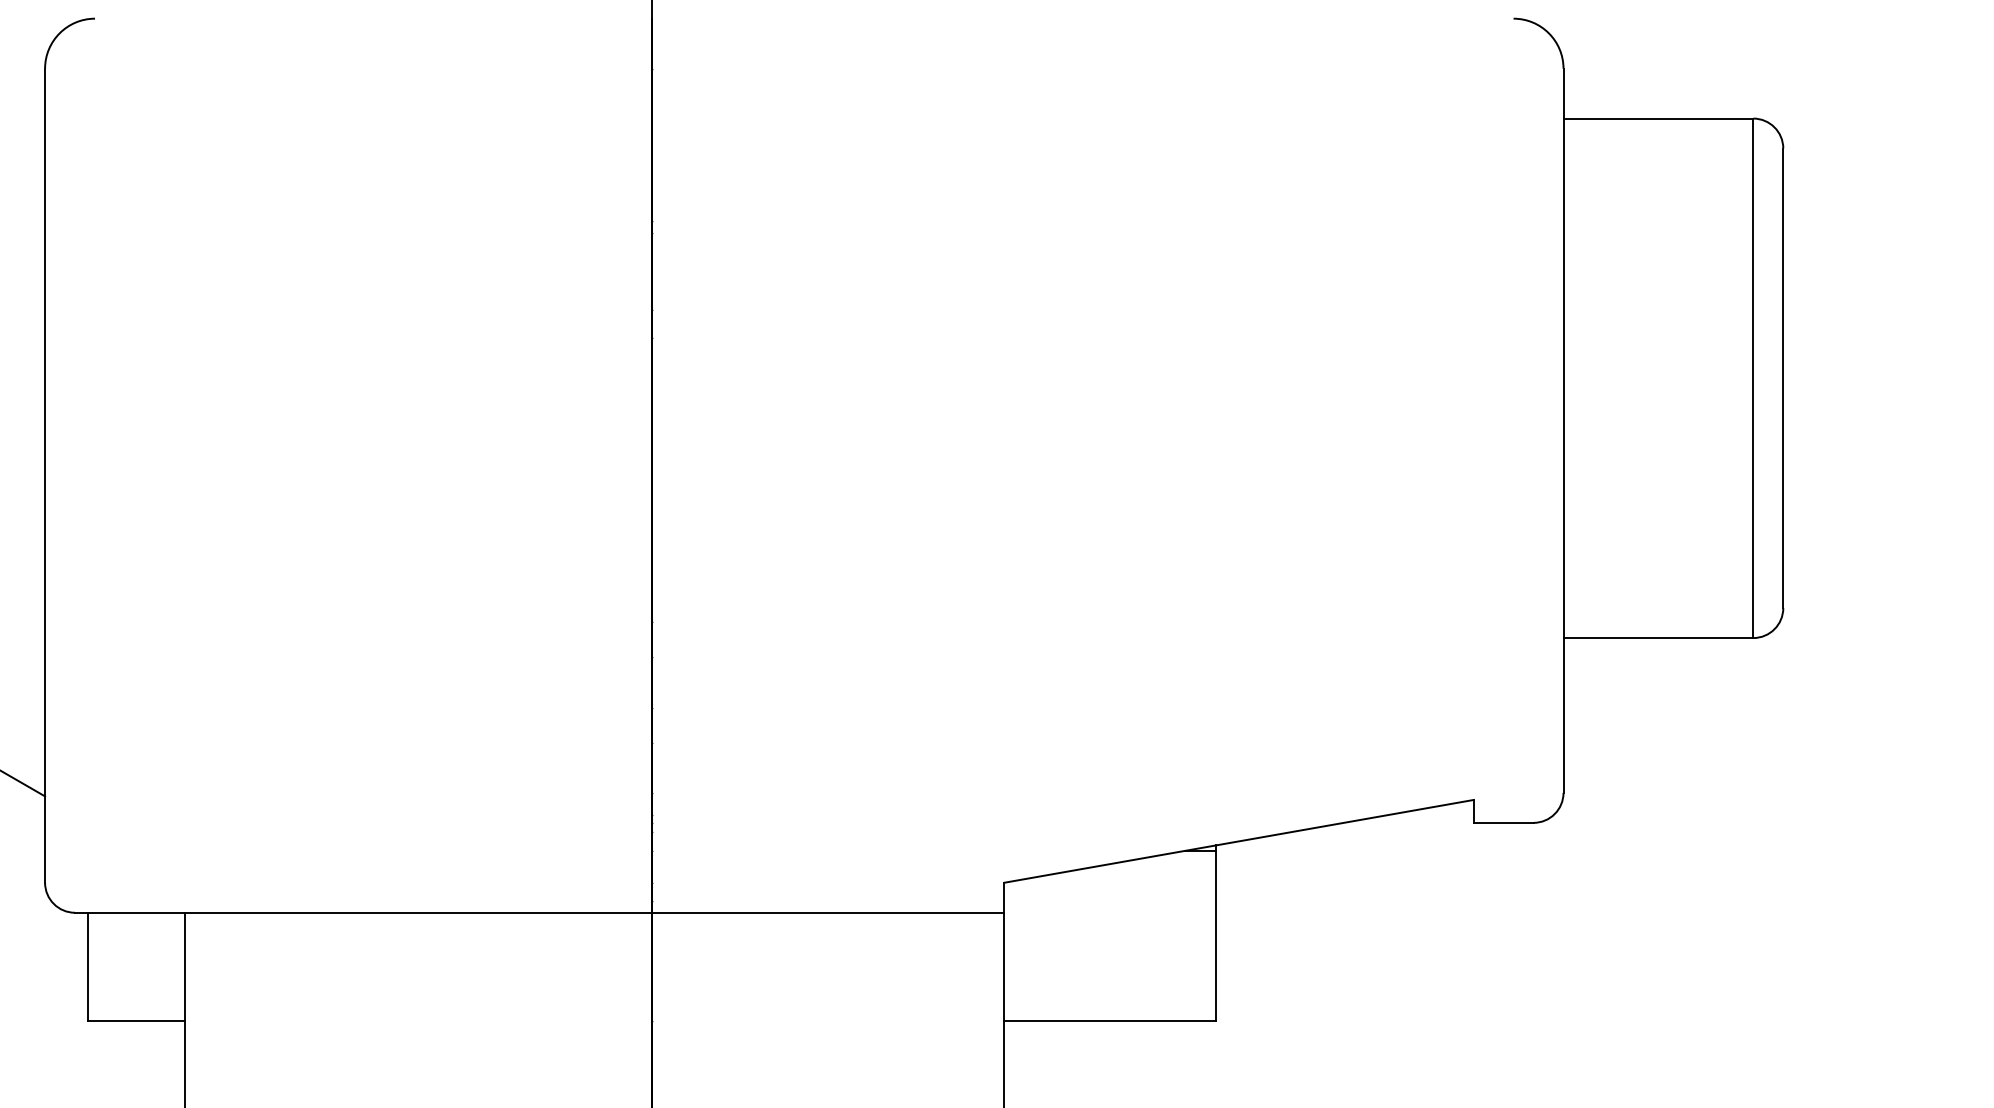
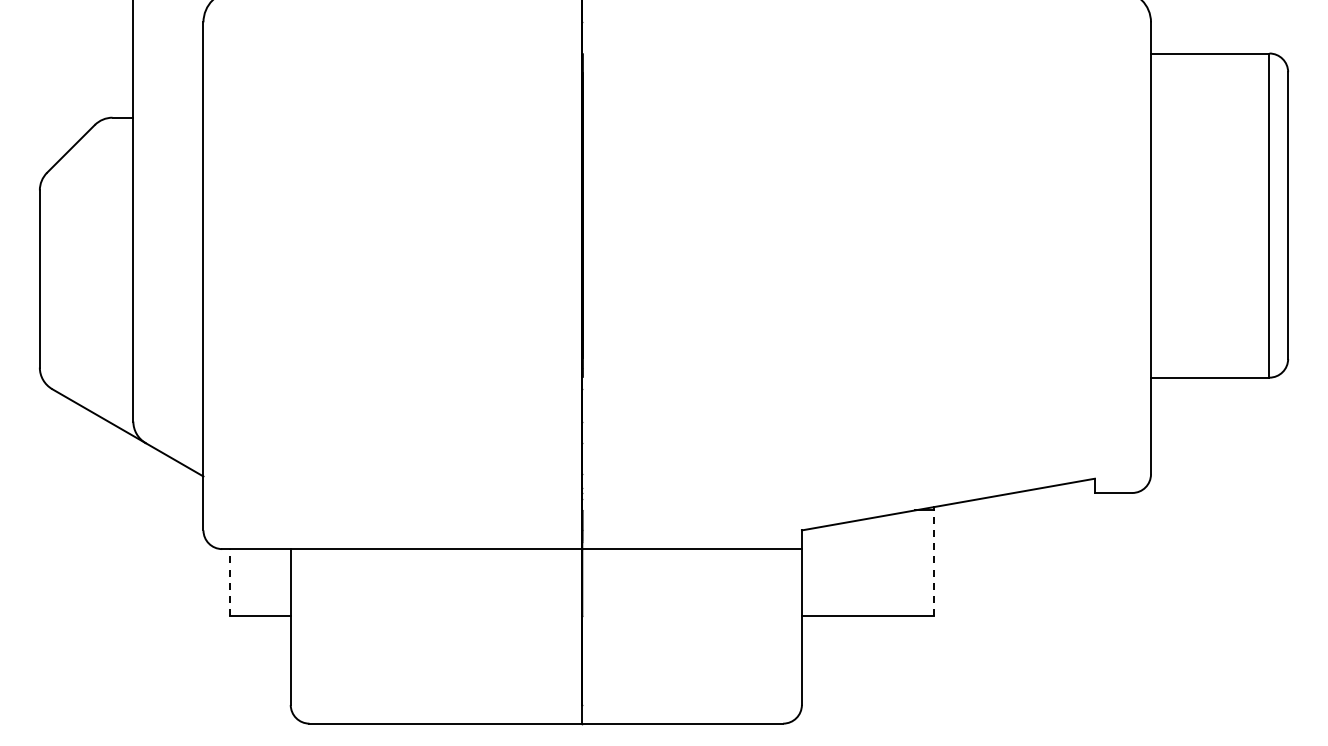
line: (1216, 935) -> (934, 563), solid -> dashed
line: (86, 966) -> (229, 582), solid -> dashed

